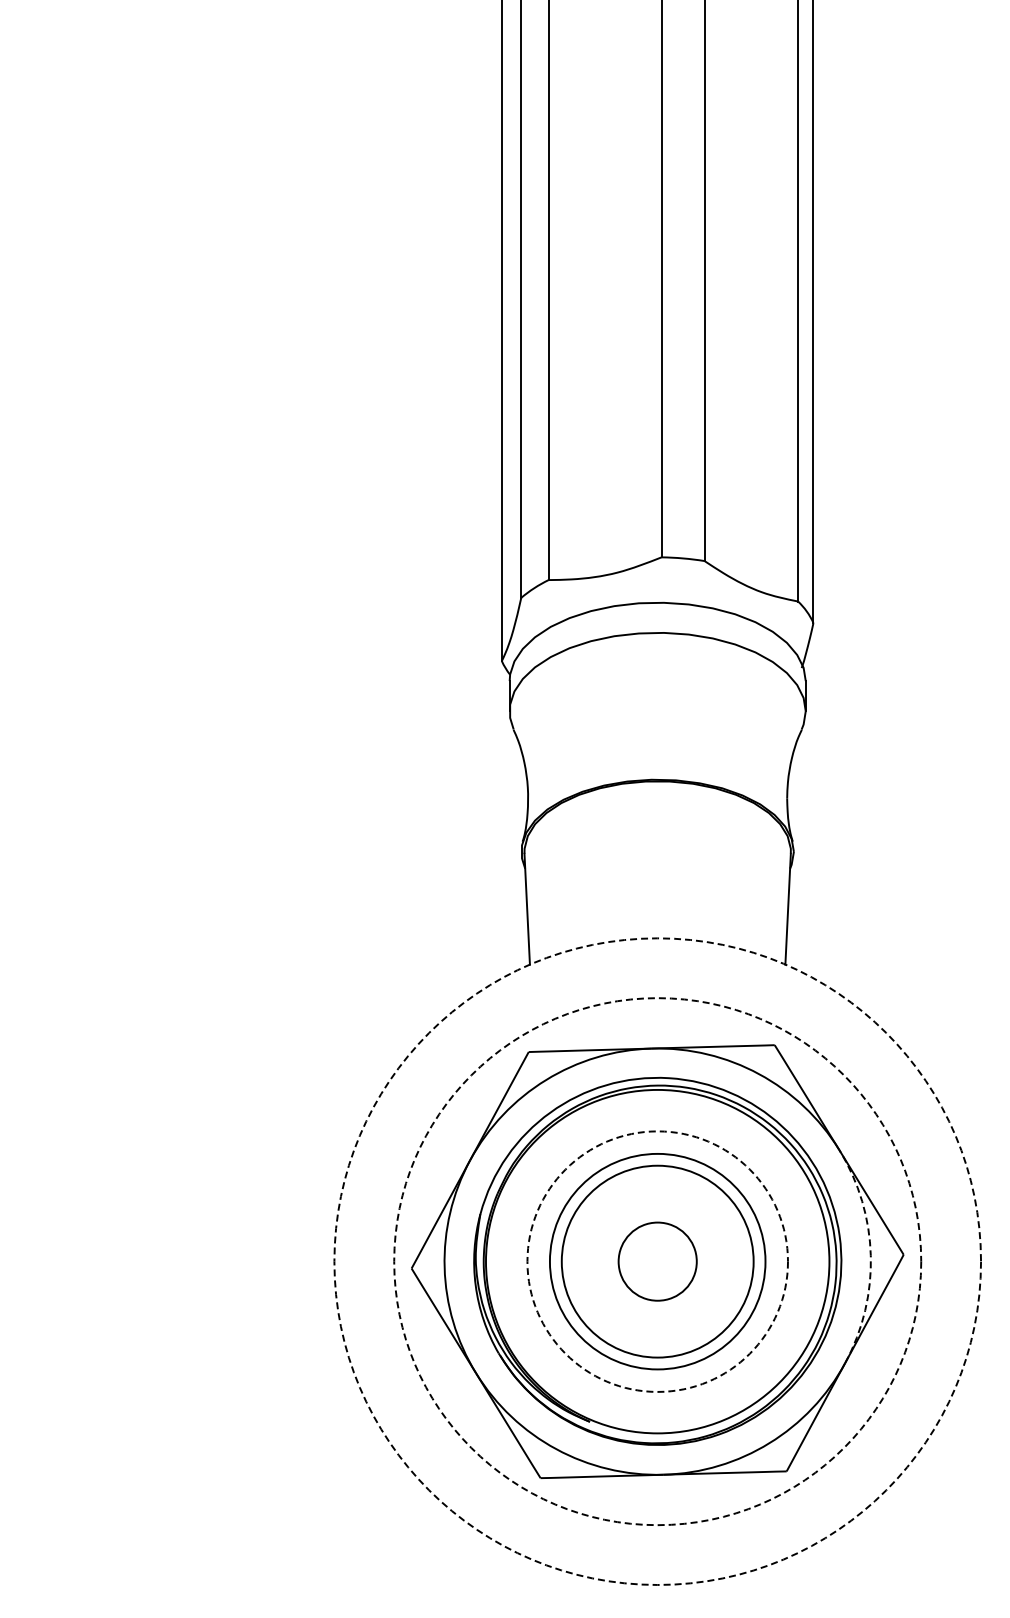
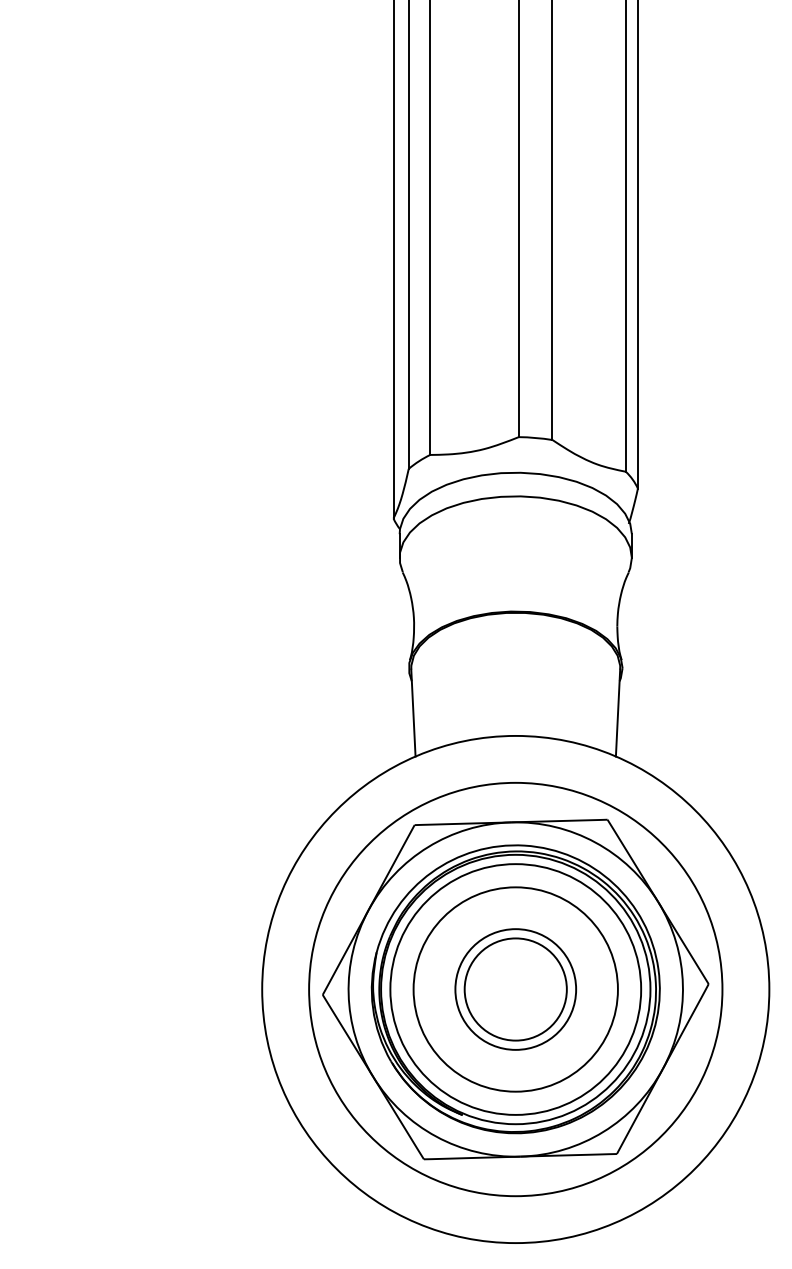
arc: (870, 1255) -> (682, 984), dashed -> solid
circle: (657, 1261) -> (515, 989), dashed -> solid
circle: (657, 1261) -> (515, 989), dashed -> solid
circle: (657, 1261) -> (515, 989), dashed -> solid
circle: (657, 1261) -> (515, 989), size x0.71
circle: (657, 1261) -> (515, 989), size x1.67
circle: (657, 1261) -> (515, 989), size x1.67

